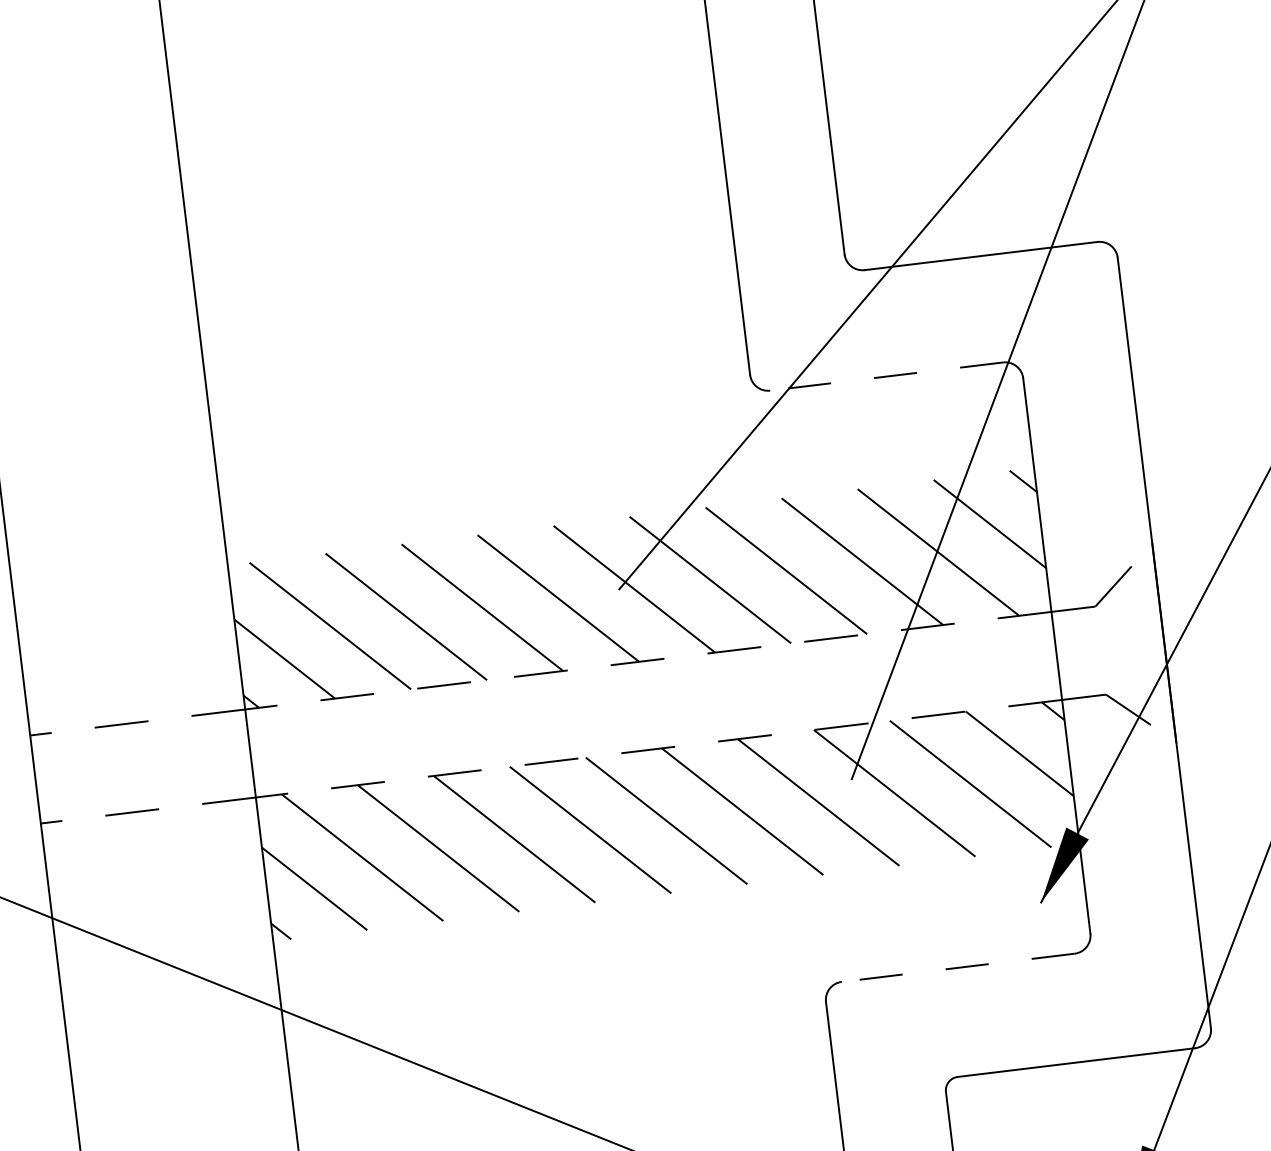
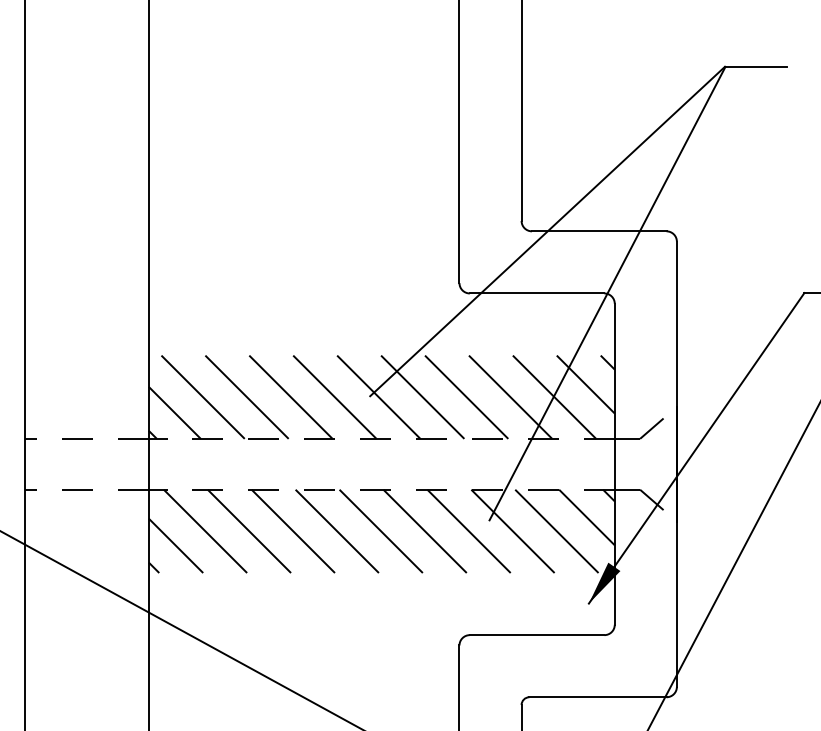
line: (885, 376) -> (536, 293), dashed -> solid
line: (957, 968) -> (536, 635), dashed -> solid

